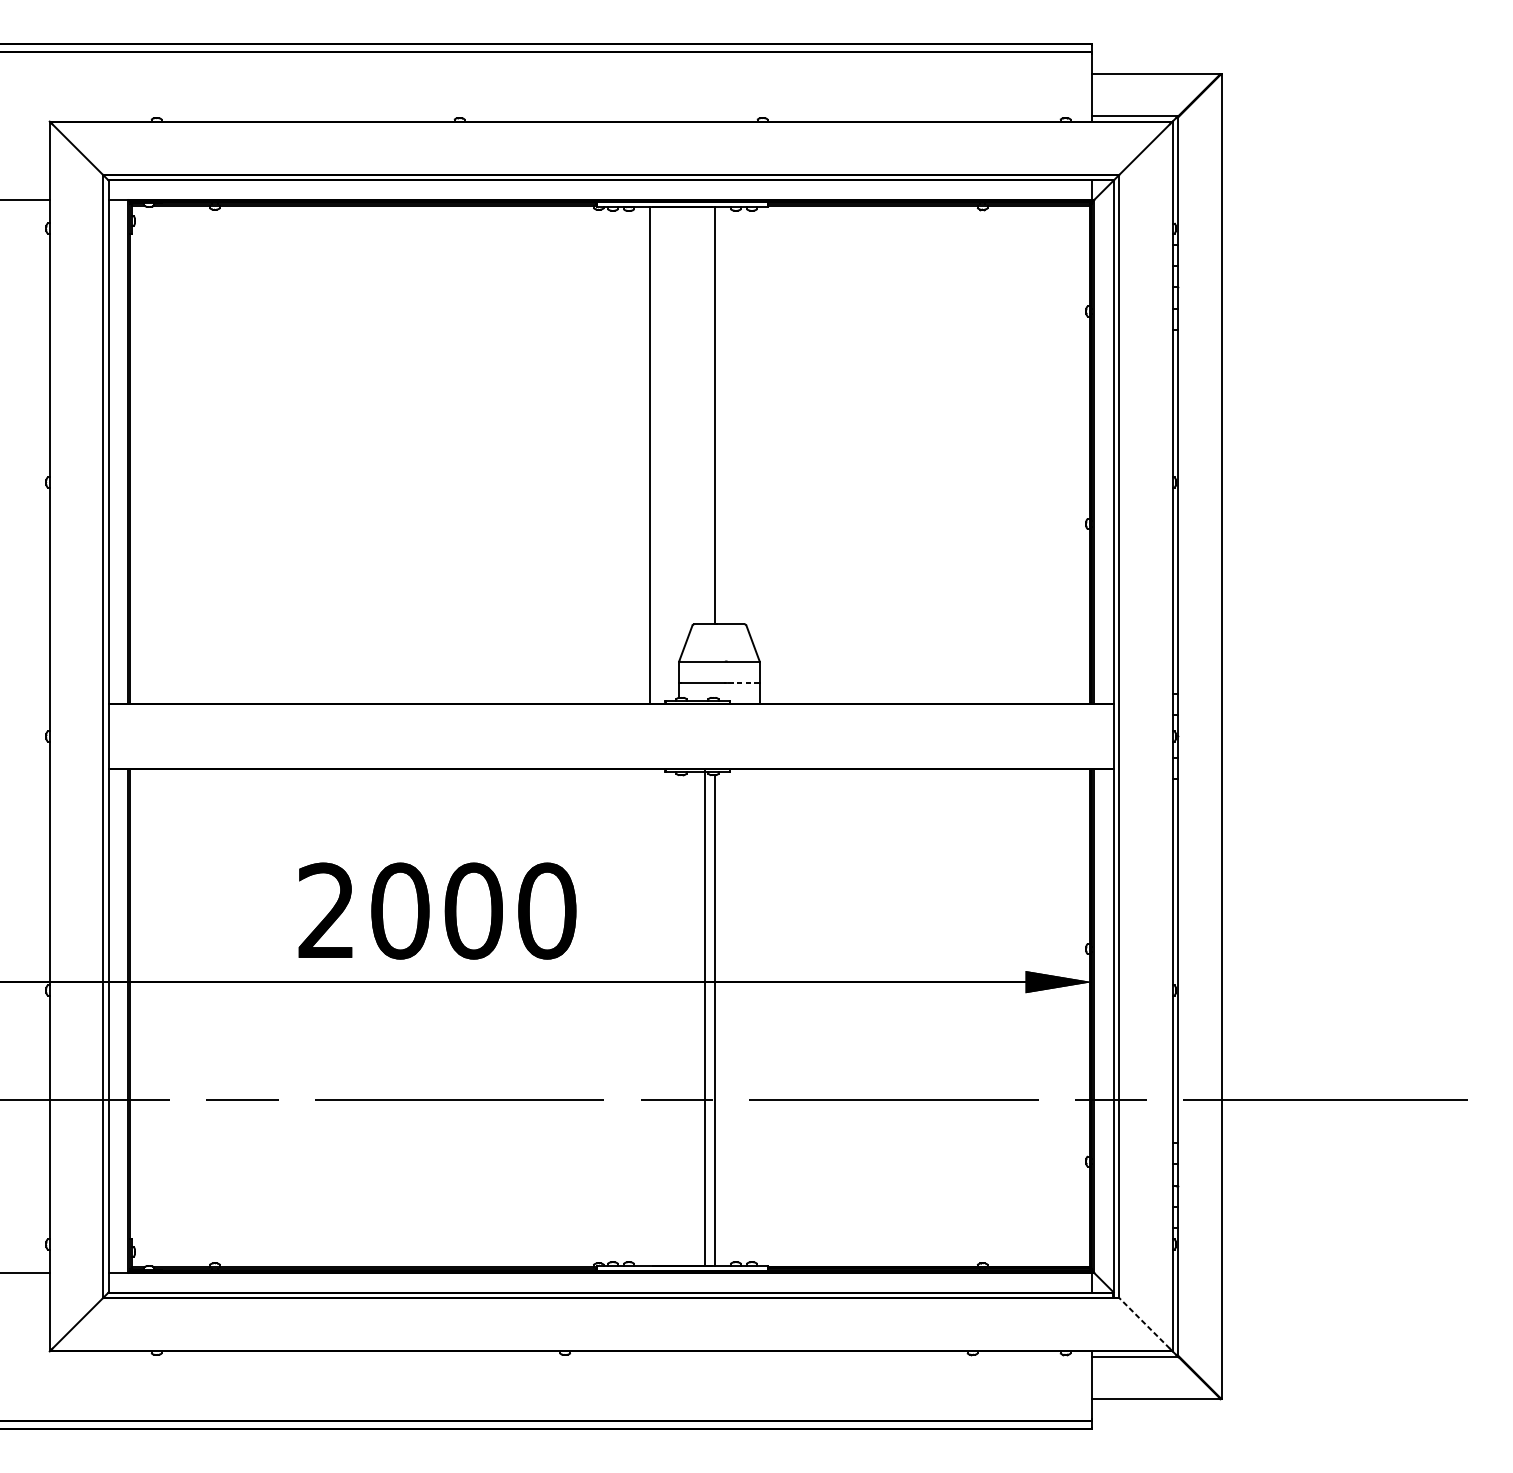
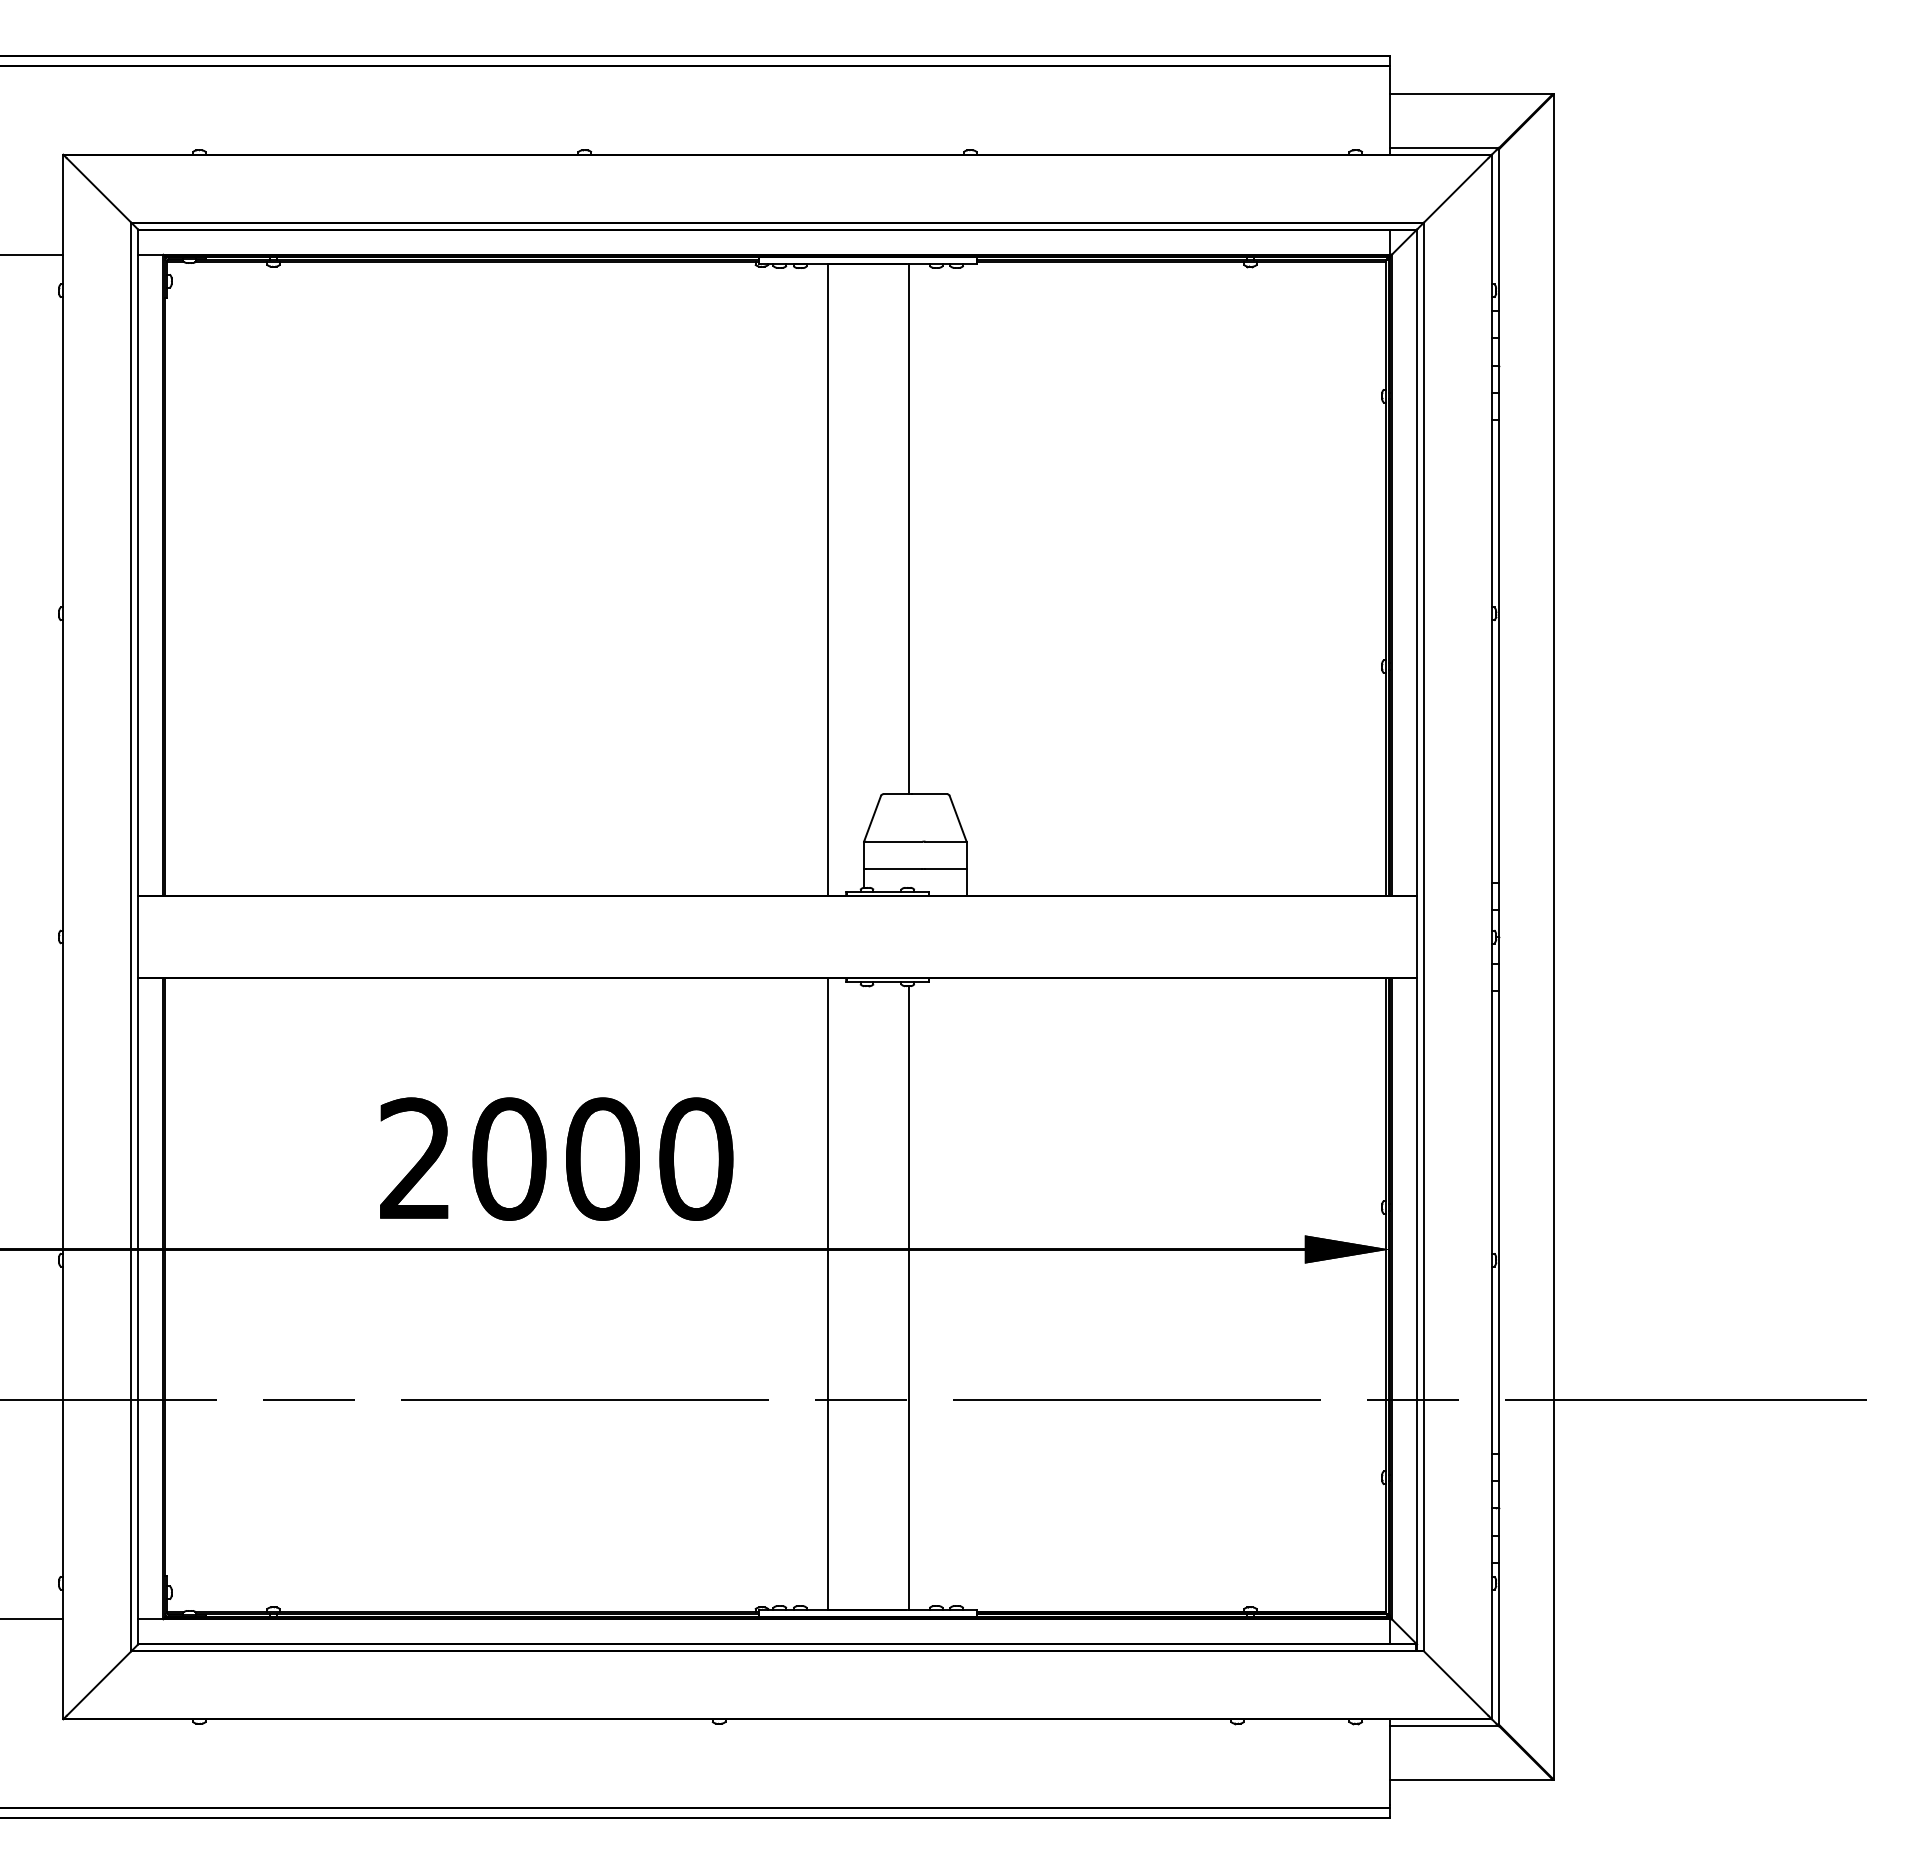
line: (743, 682) -> (946, 868), dashed -> solid
line: (704, 1016) -> (827, 1293), moved
line: (1144, 1323) -> (1456, 1683), dashed -> solid

